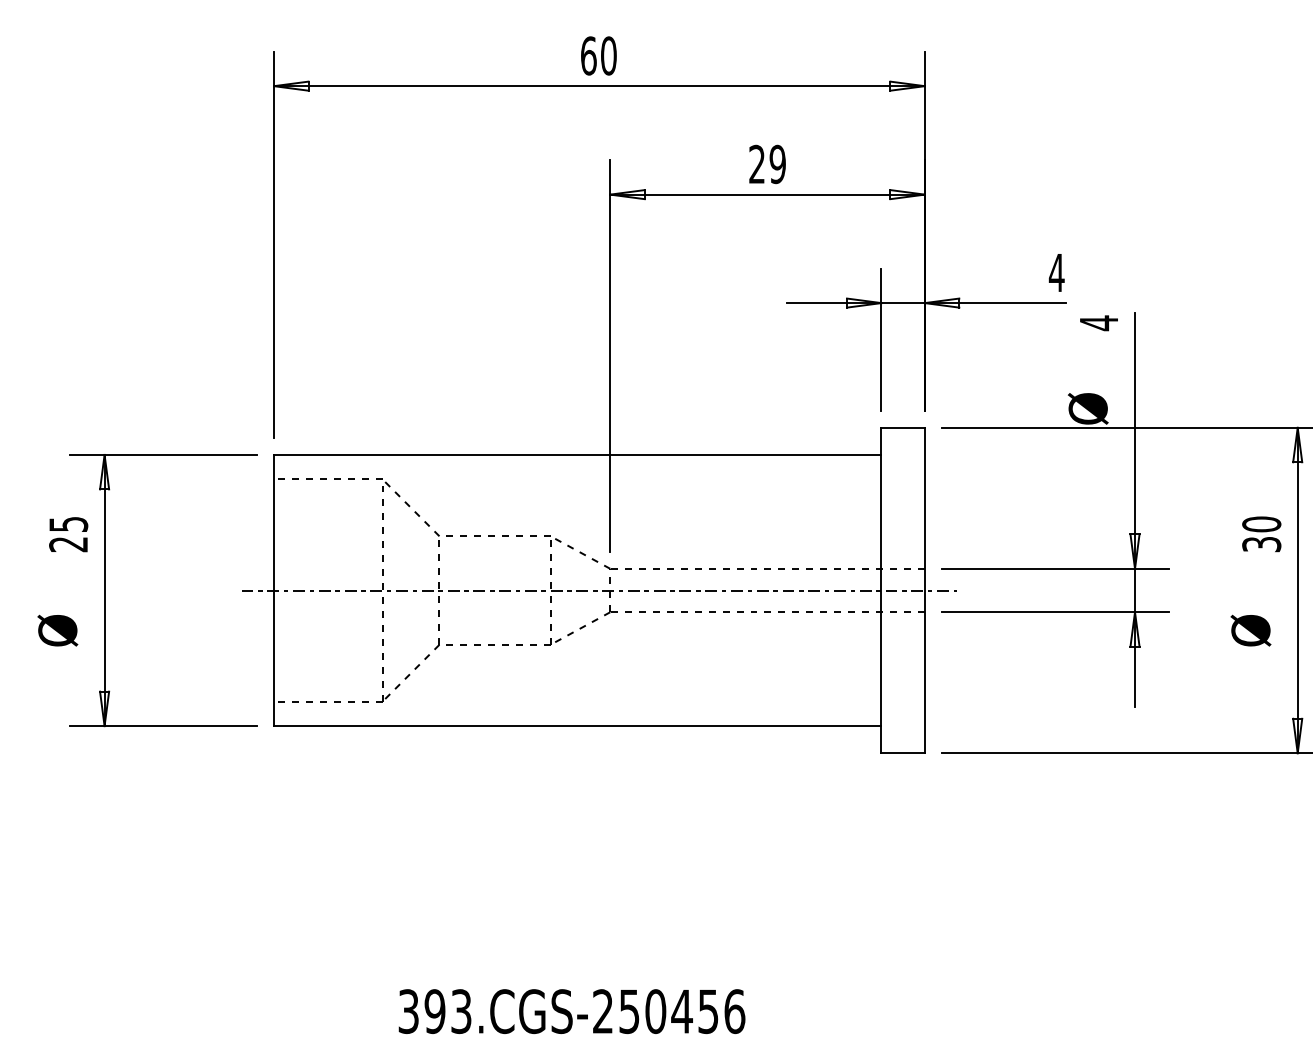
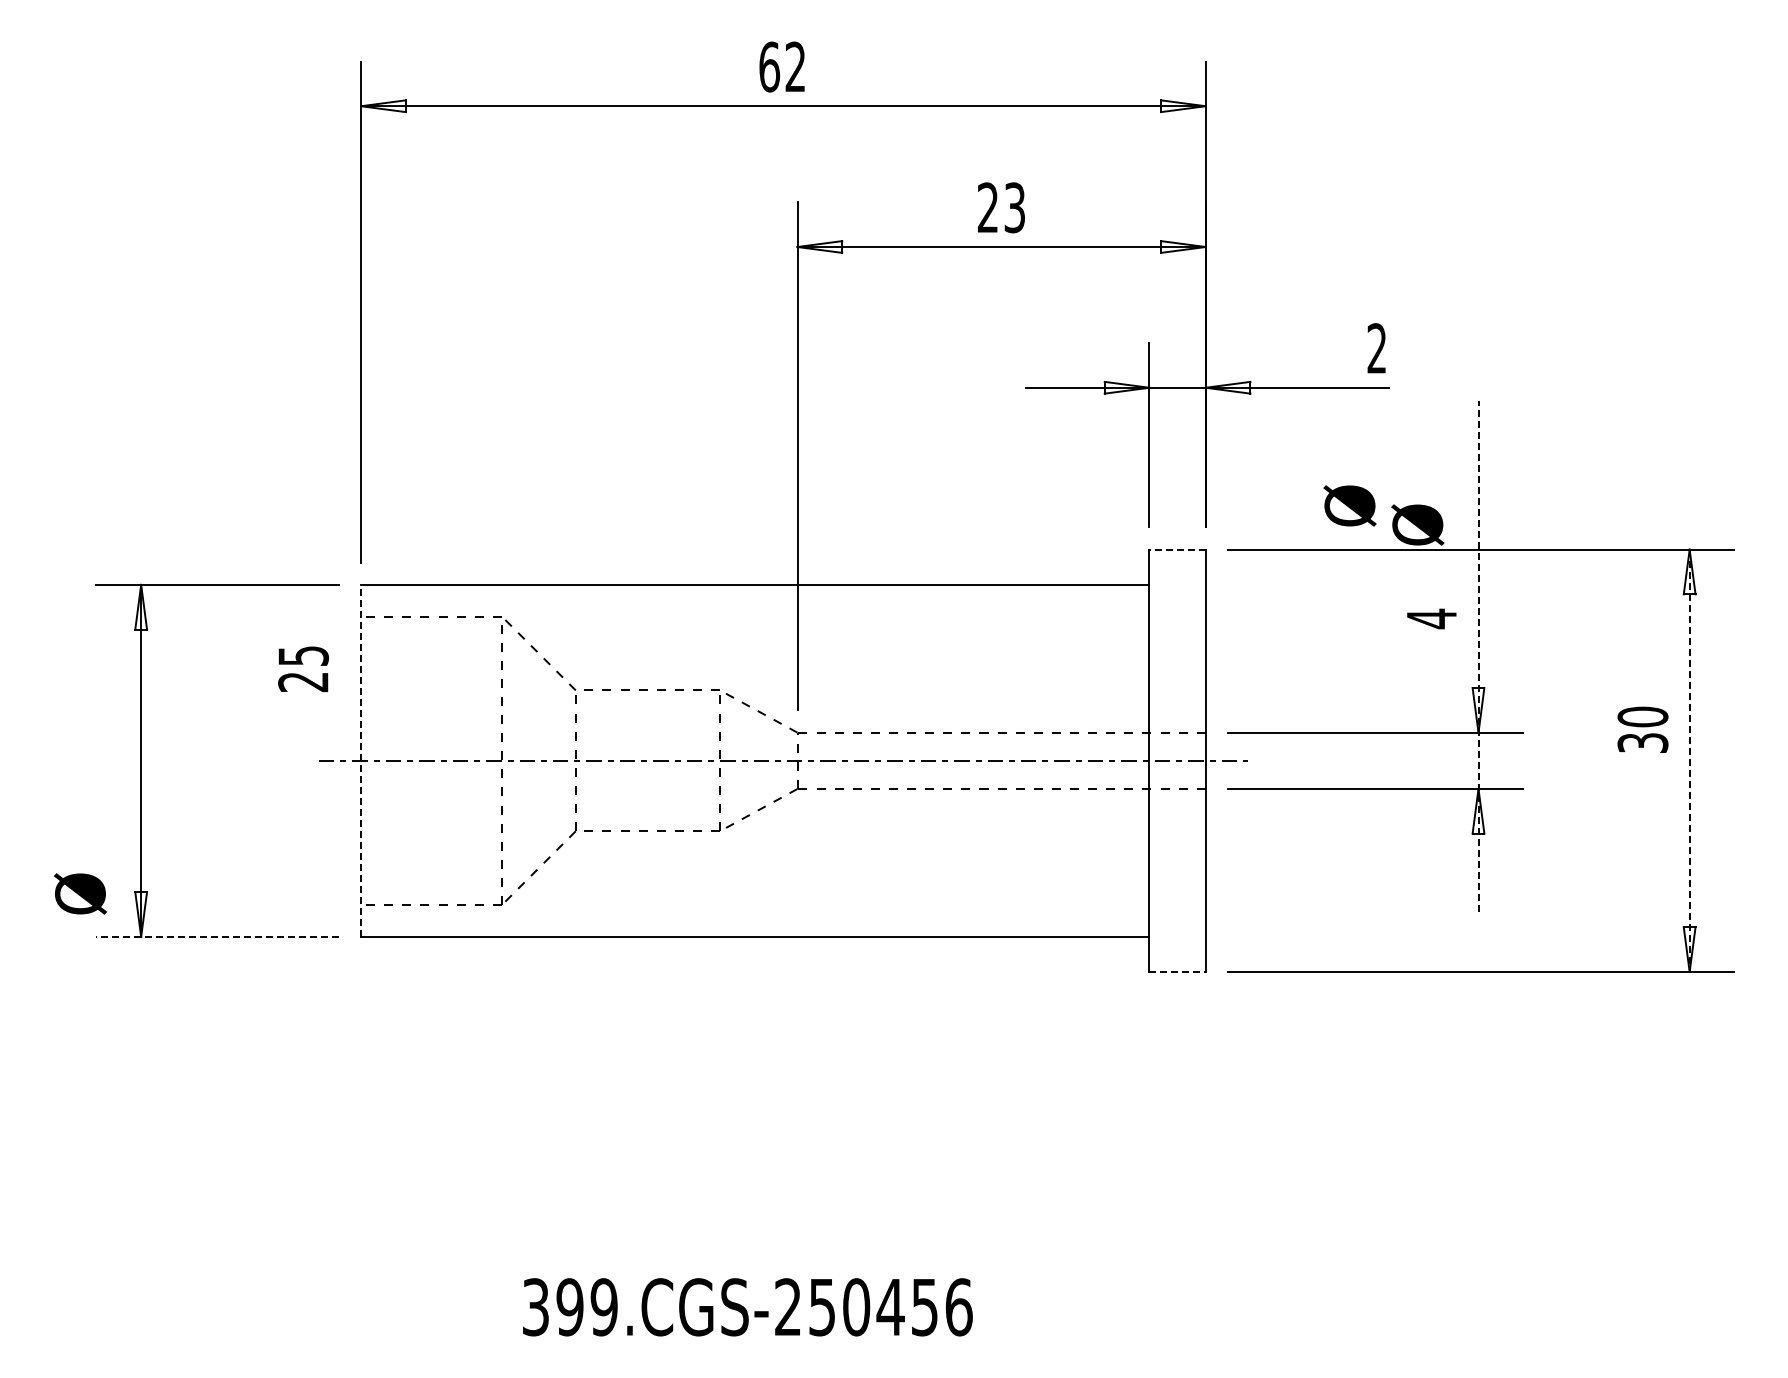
text: (608, 55) -> (795, 66), 60 -> 62
text: (777, 164) -> (1014, 207), 29 -> 23
text: (1056, 272) -> (1376, 348), 4 -> 2
text: (1098, 322) -> (1431, 618), moved
line: (903, 427) -> (1177, 549), solid -> dashed
line: (1135, 510) -> (1478, 656), solid -> dashed
text: (68, 534) -> (303, 668), moved
text: (1261, 534) -> (1642, 729), moved
line: (274, 590) -> (361, 760), solid -> dashed
line: (1297, 591) -> (1689, 761), solid -> dashed
text: (57, 630) -> (80, 893), moved
text: (1250, 630) -> (1349, 505), moved
line: (163, 725) -> (217, 936), solid -> dashed
line: (903, 752) -> (1178, 971), solid -> dashed
text: (460, 1011) -> (603, 1307), 393.CGS-250456 -> 399.CGS-250456

